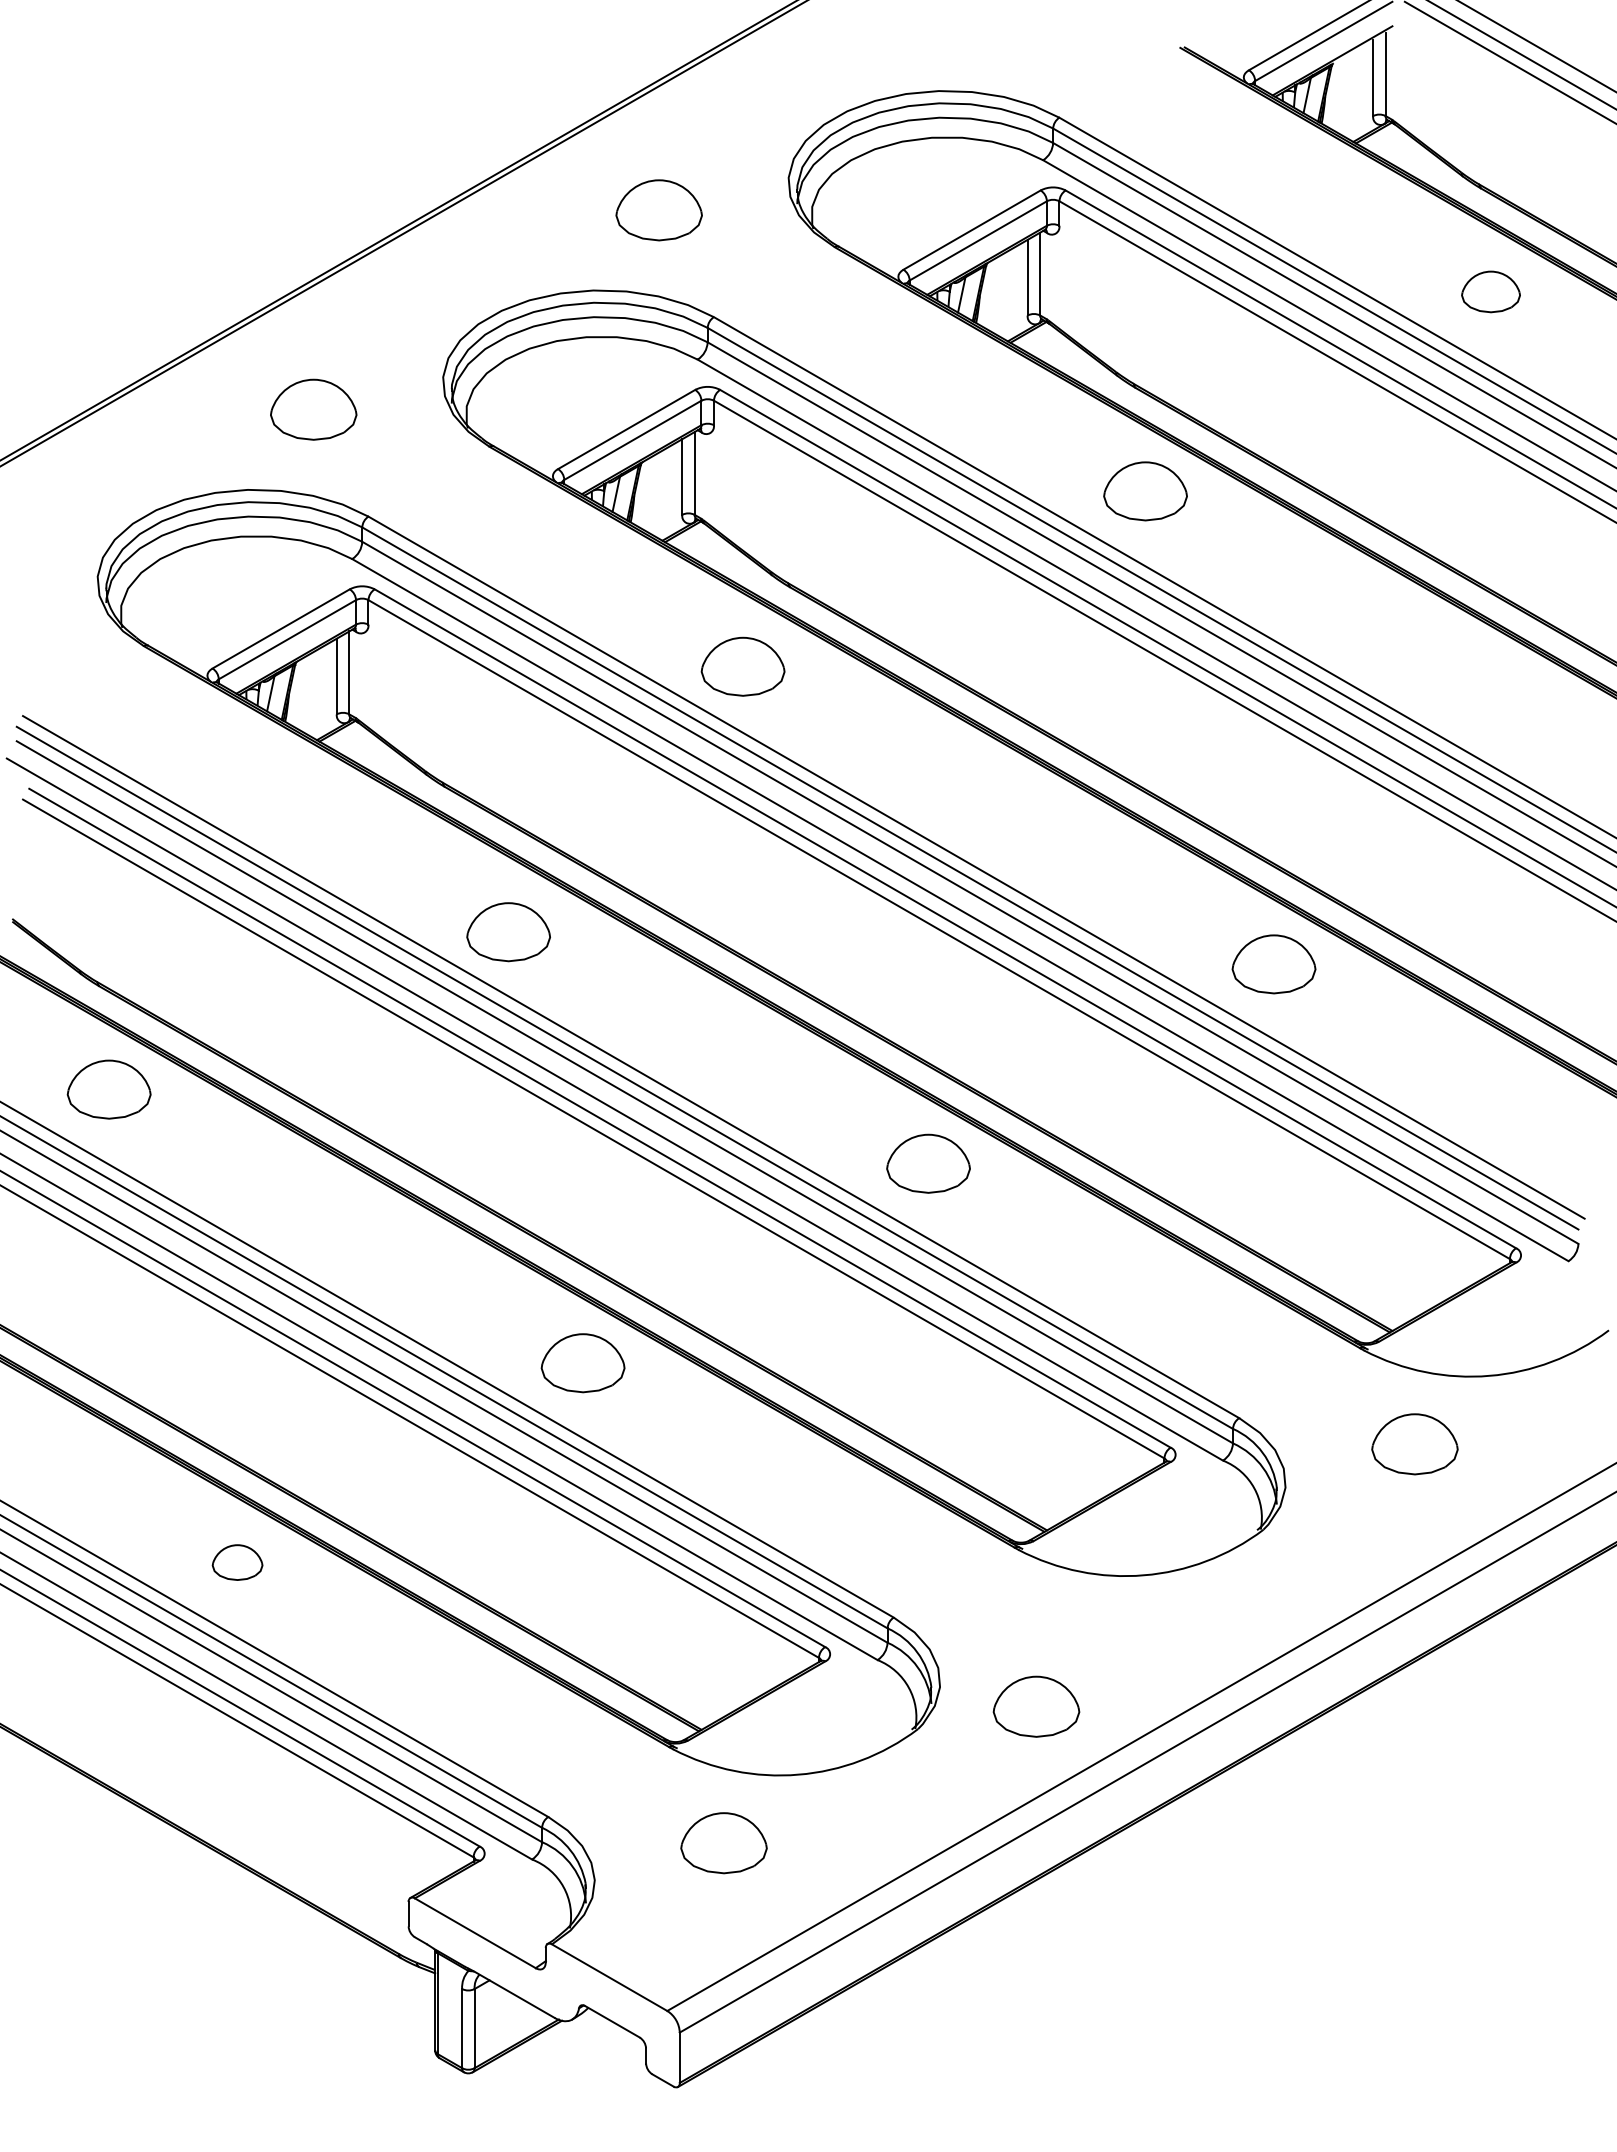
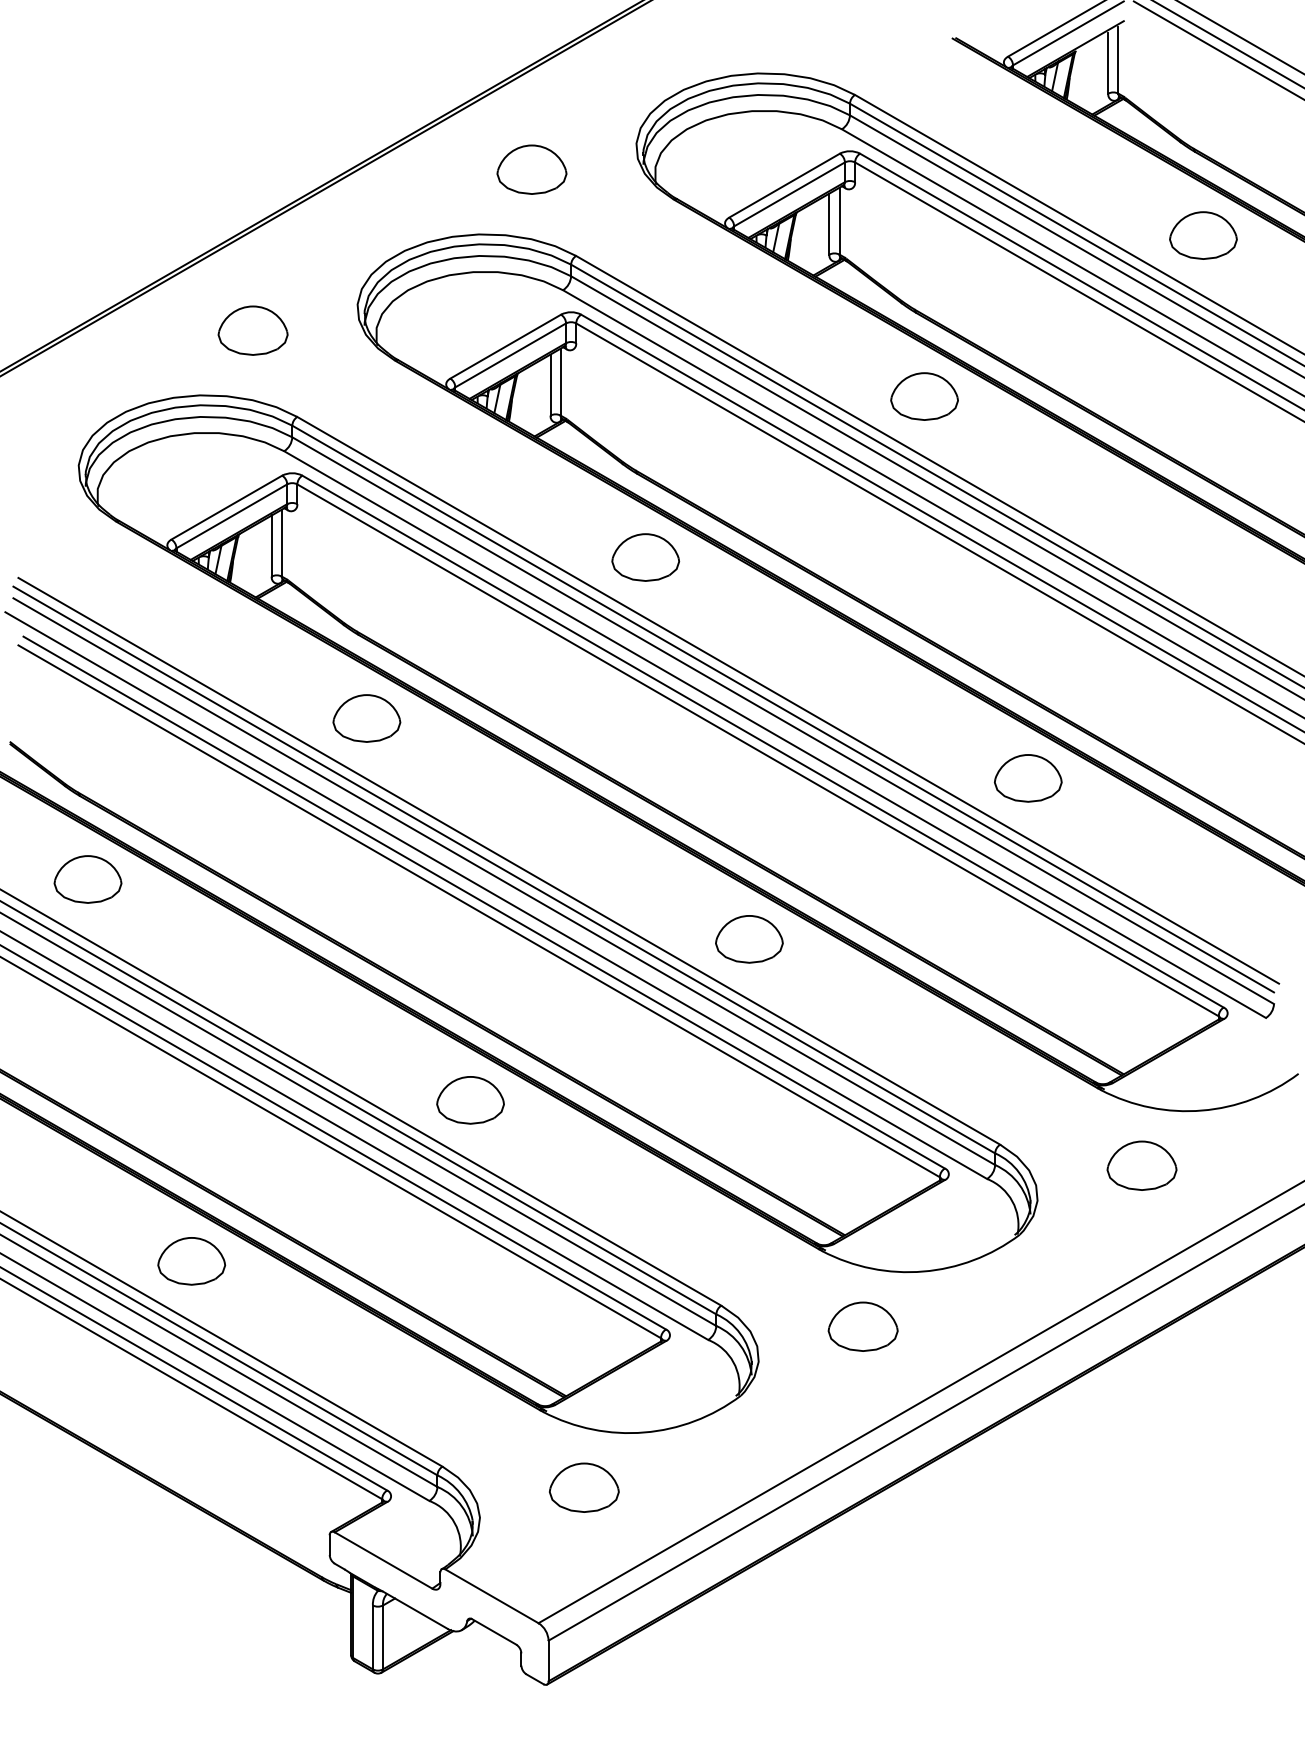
part: (1490, 291) -> (1203, 235), size x1.43
part: (742, 666) -> (645, 557), moved
part: (508, 932) -> (366, 718), moved
part: (237, 1562) -> (191, 1261), size x1.67
part: (1036, 1706) -> (863, 1326), moved

